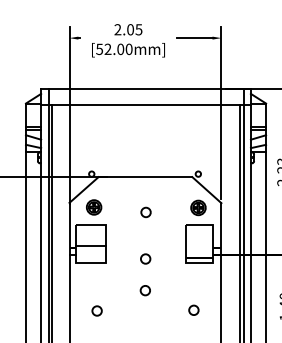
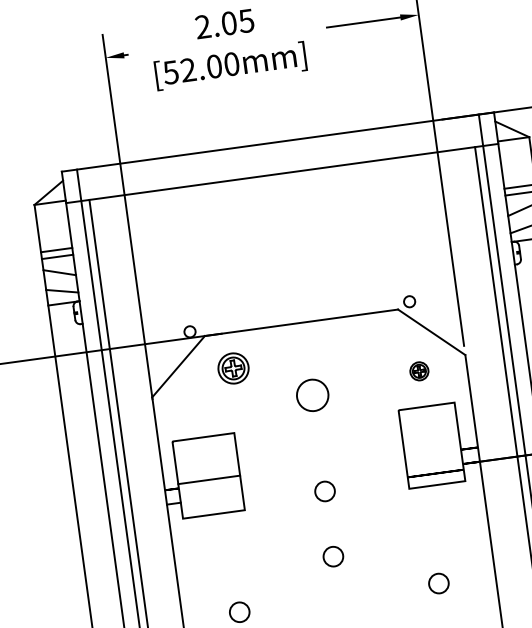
part: (94, 207) -> (234, 368), moved
part: (198, 207) -> (419, 370), size x0.6
circle: (145, 212) -> (311, 395), size x1.6

